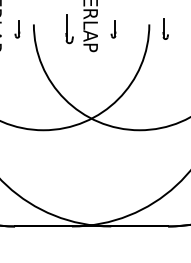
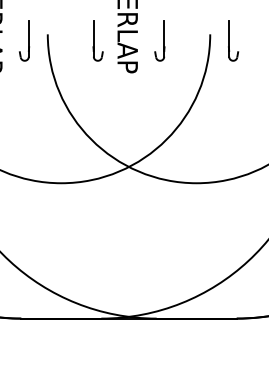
part: (17, 29) -> (24, 41), size x1.67
part: (113, 29) -> (159, 41), size x1.67
part: (165, 29) -> (232, 41), size x1.43

